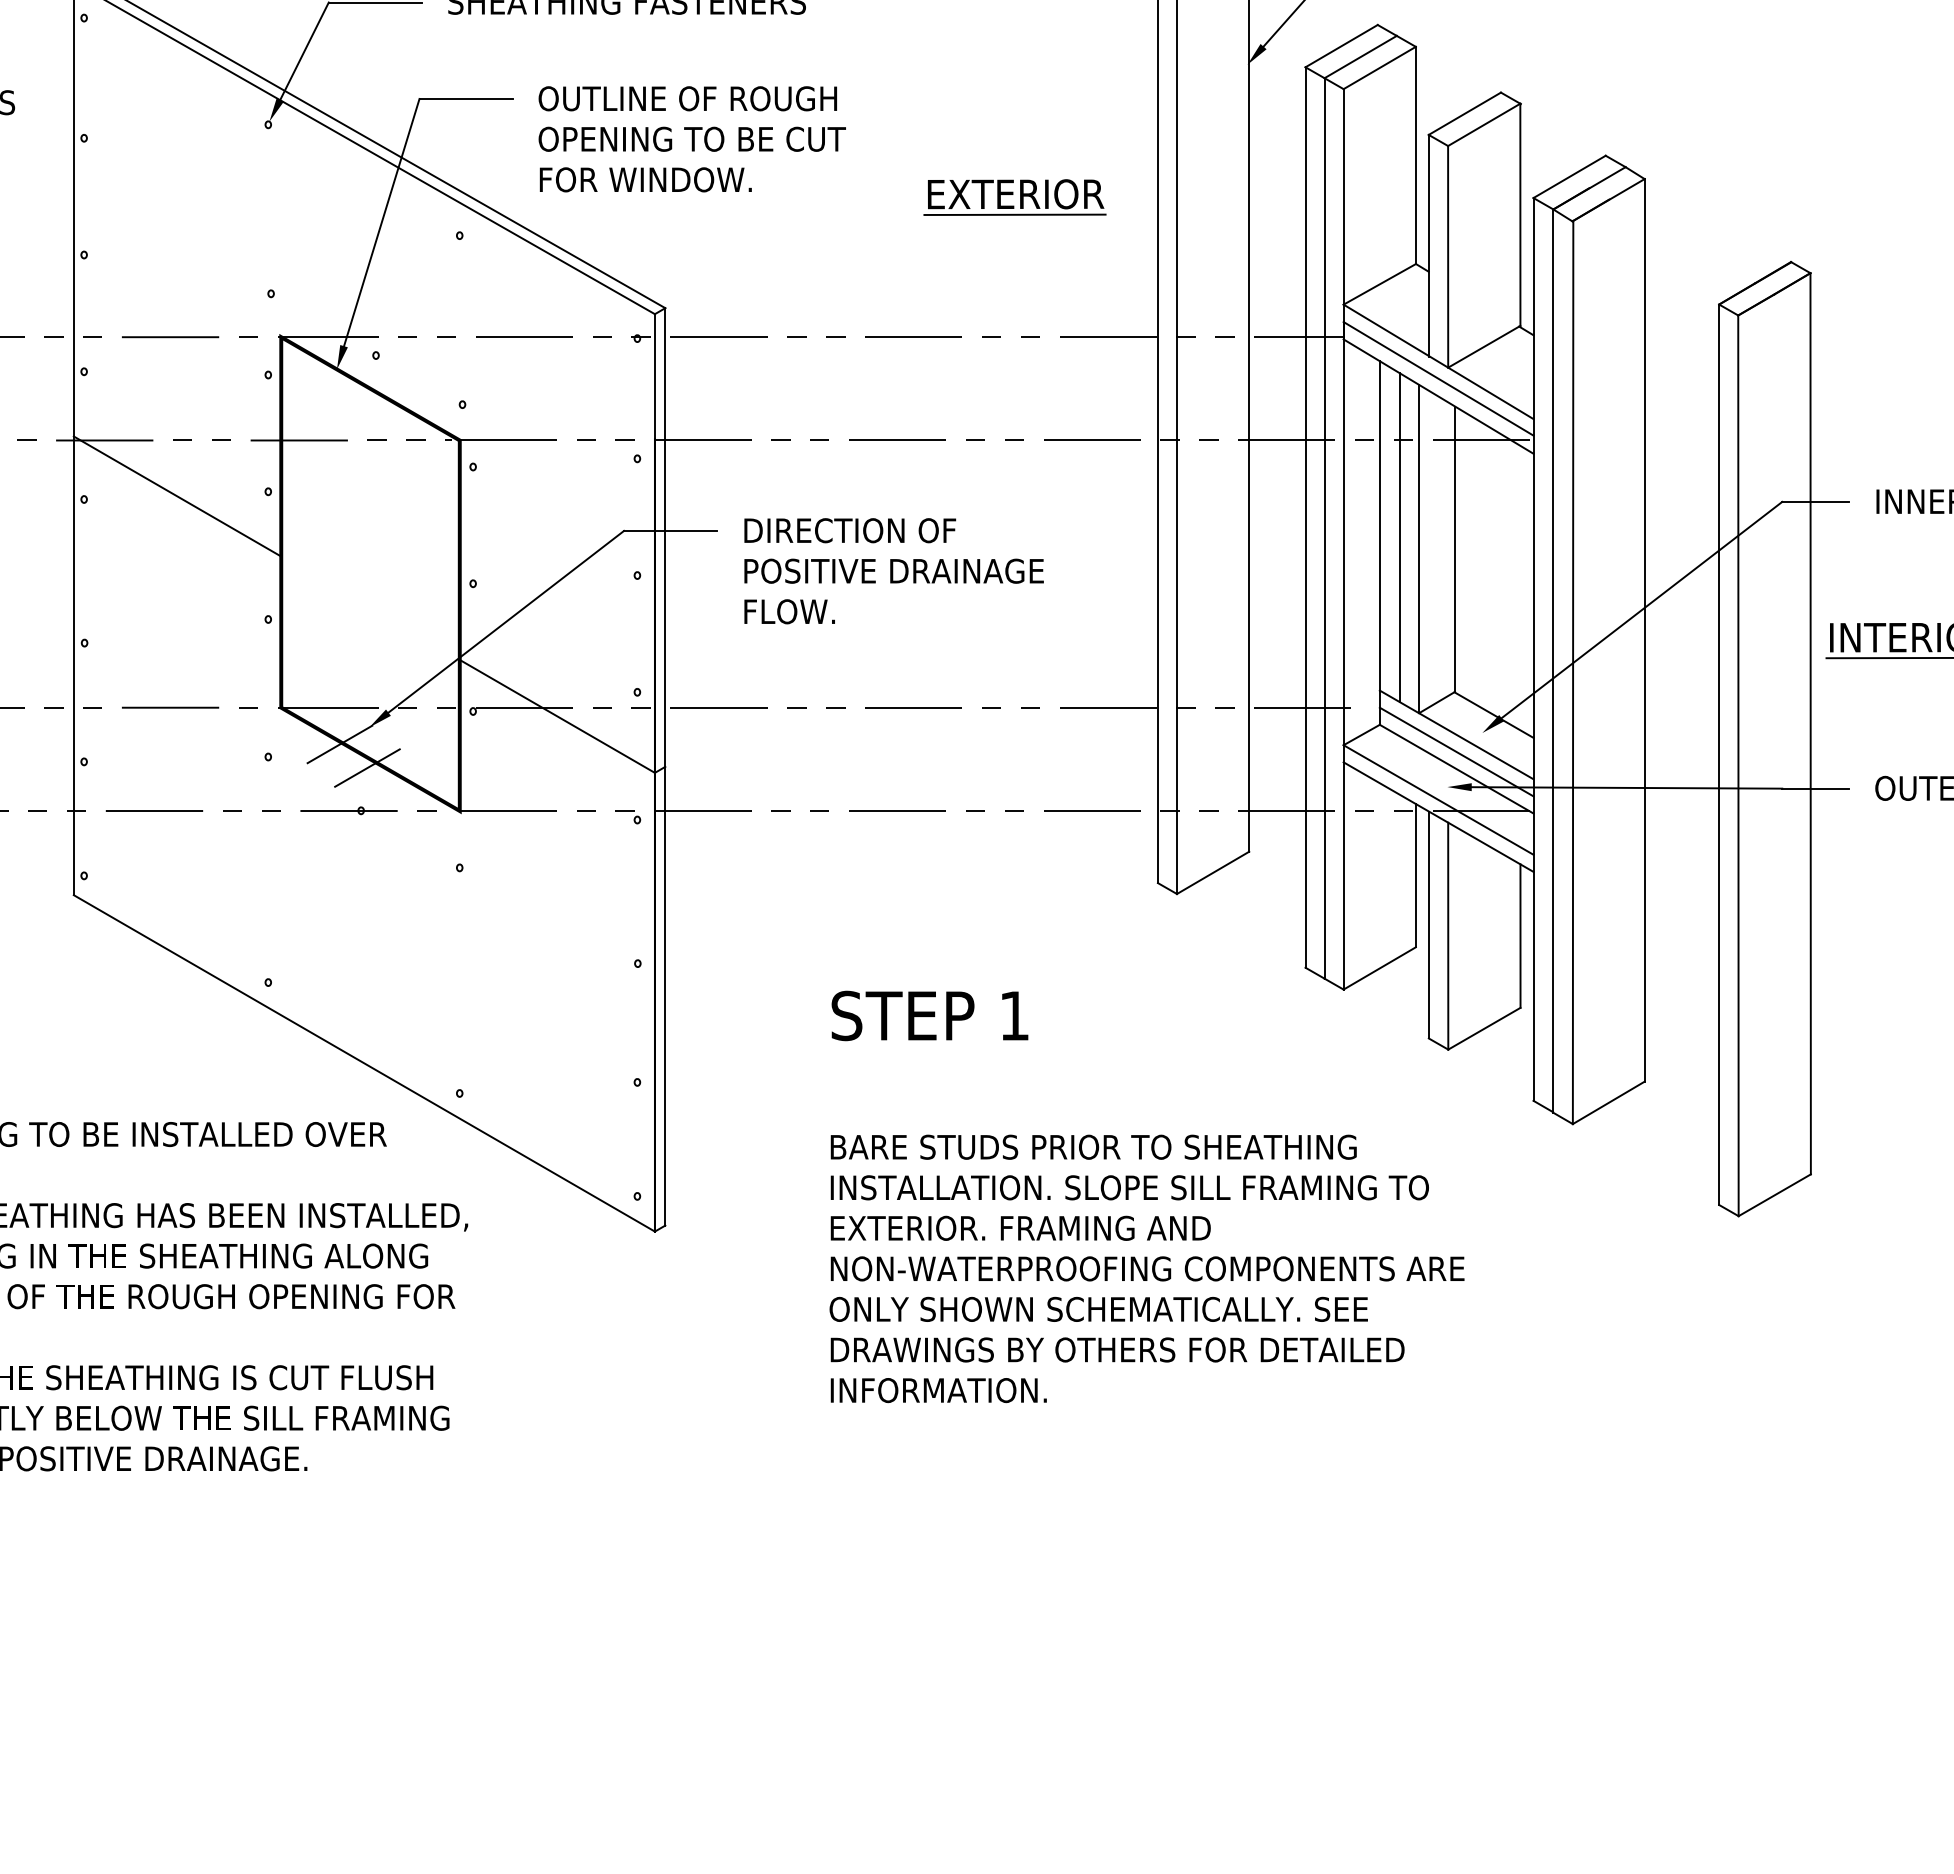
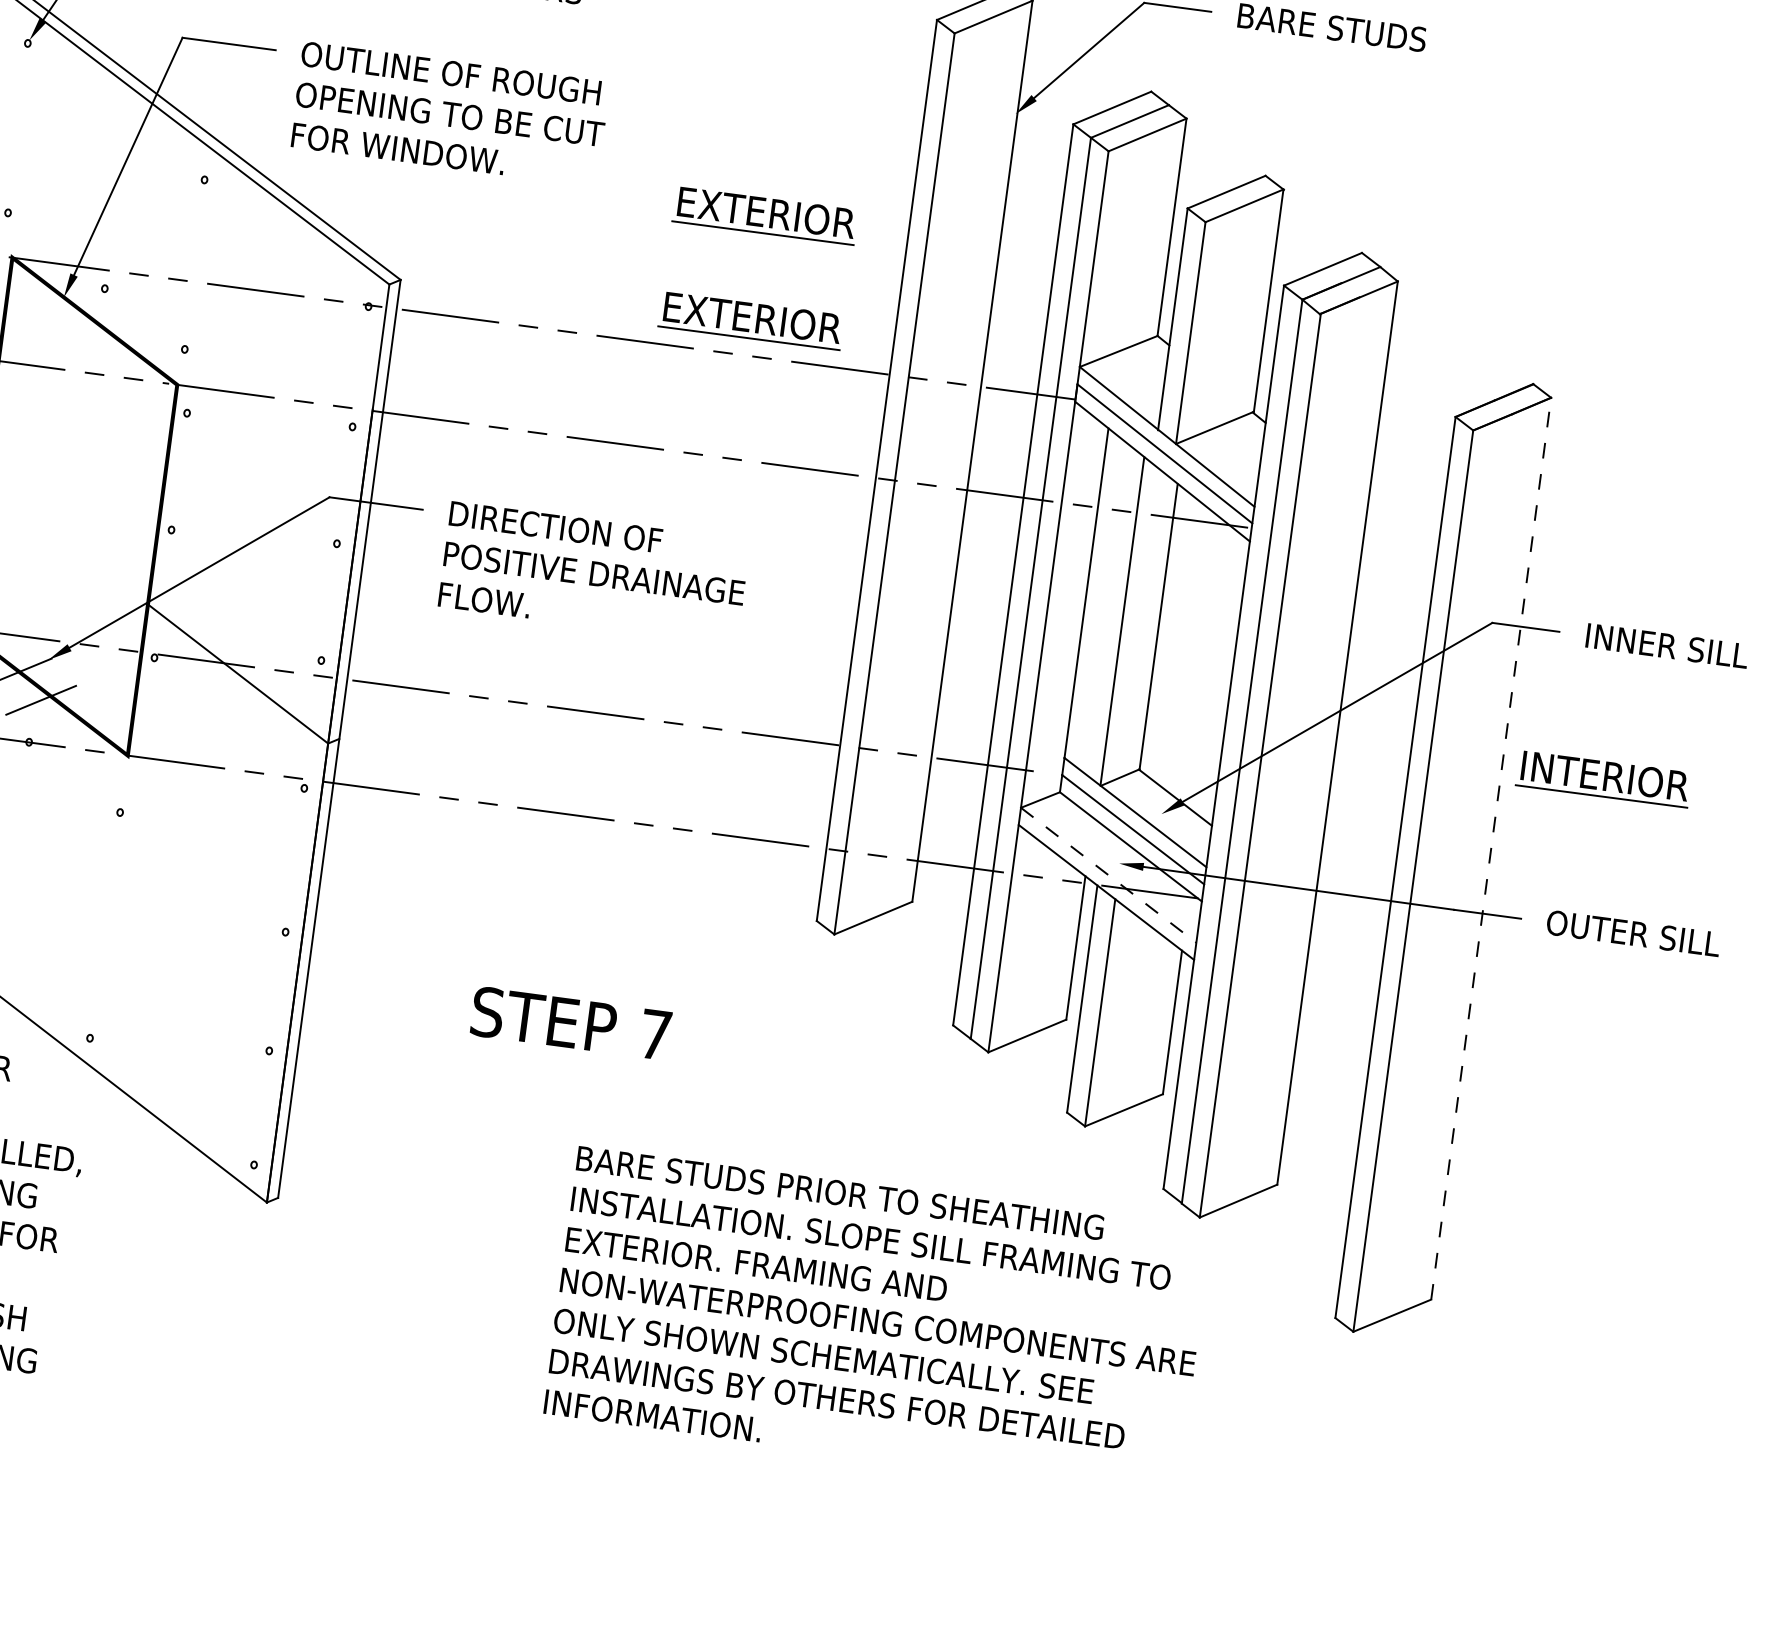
part: (1014, 302) -> (750, 320), added
line: (1399, 537) -> (1104, 607), removed
line: (1810, 723) -> (1491, 848), solid -> dashed
line: (1438, 800) -> (1108, 875), solid -> dashed
text: (1014, 1015) -> (655, 1034), 1 -> 7
text: (1146, 1268) -> (876, 1321), moved

